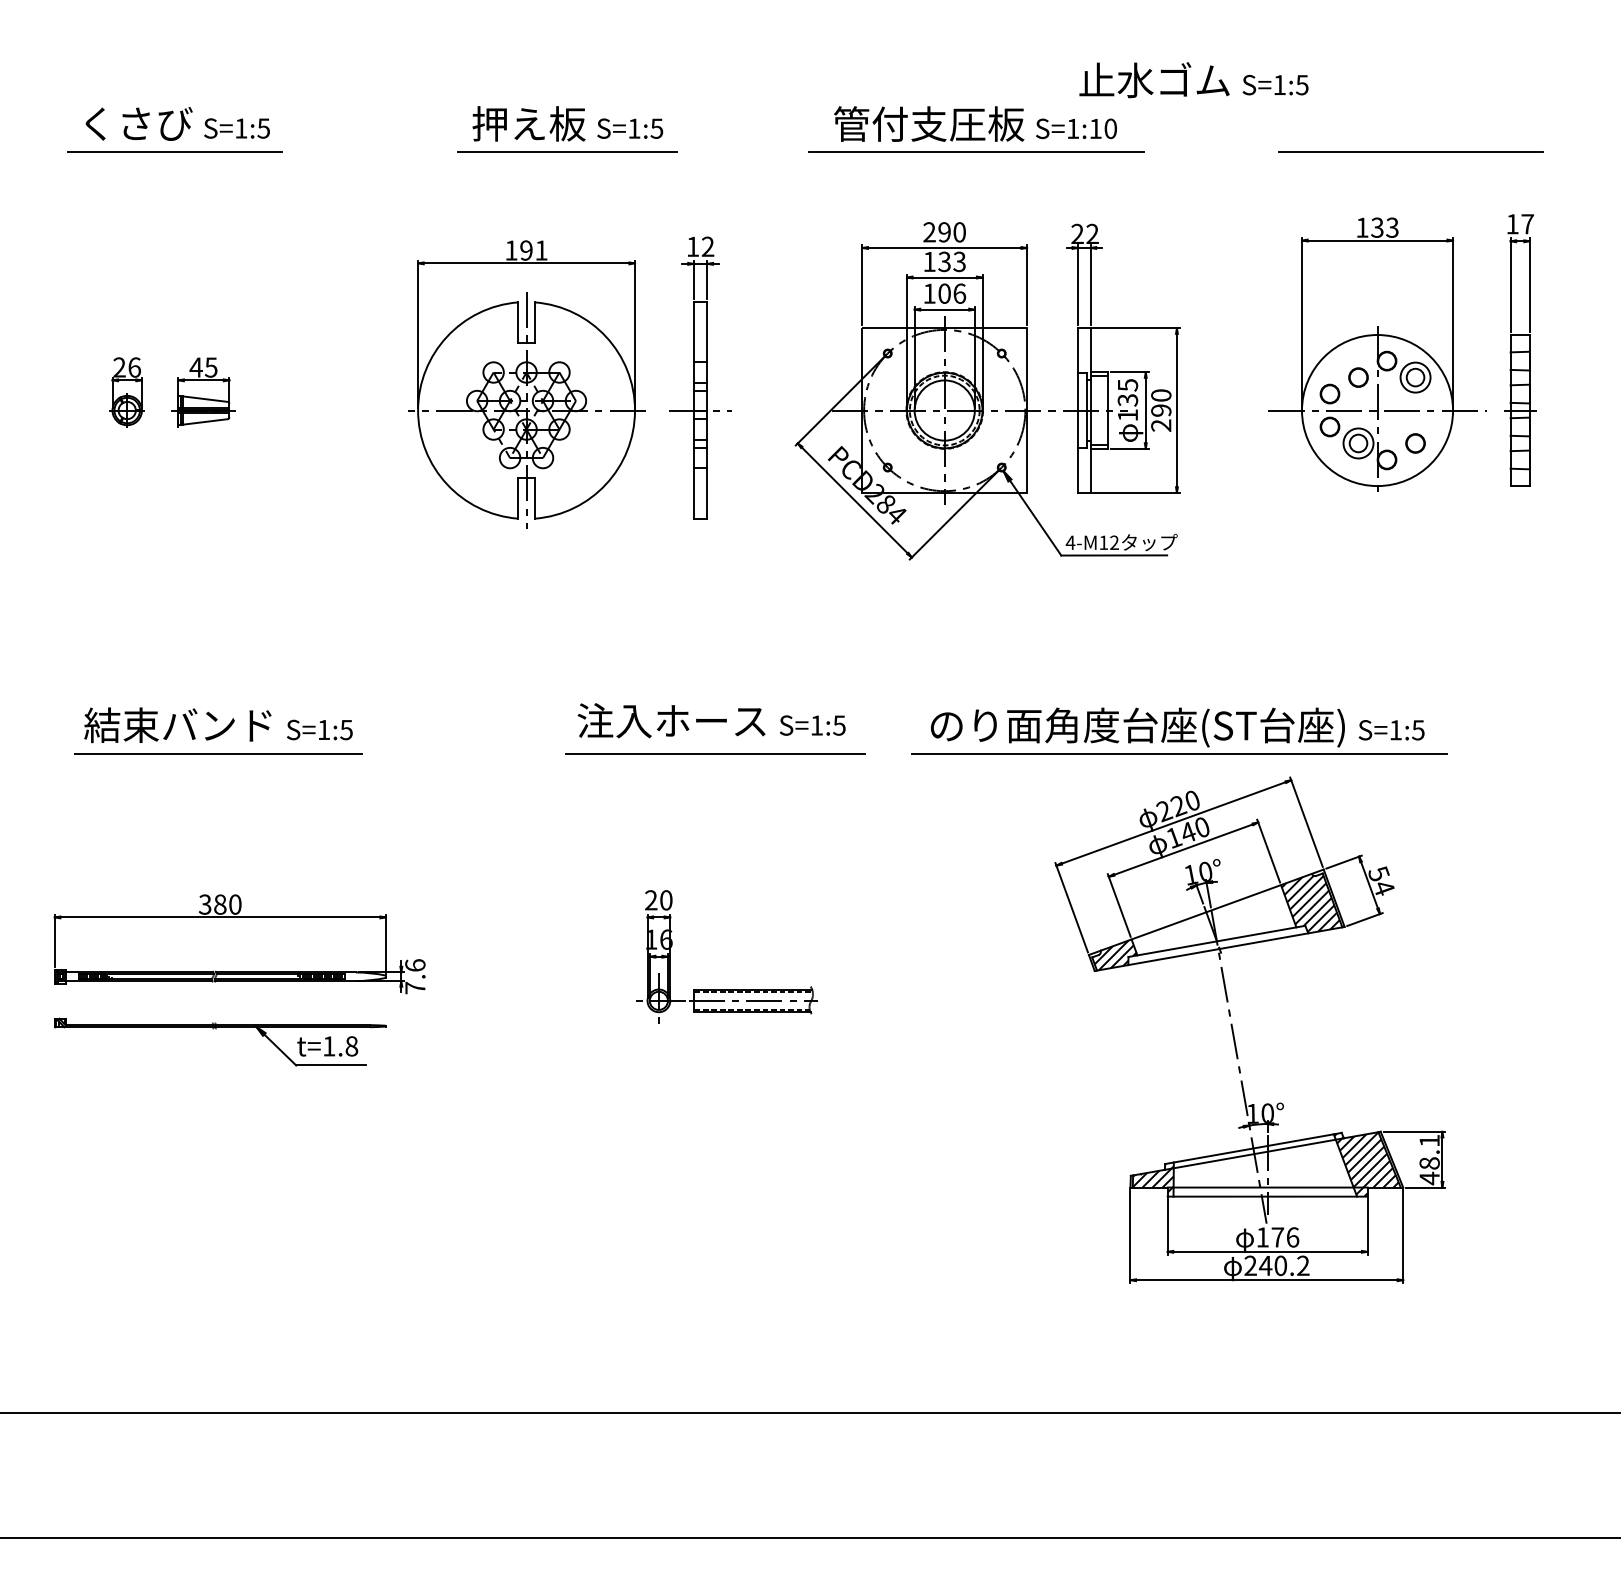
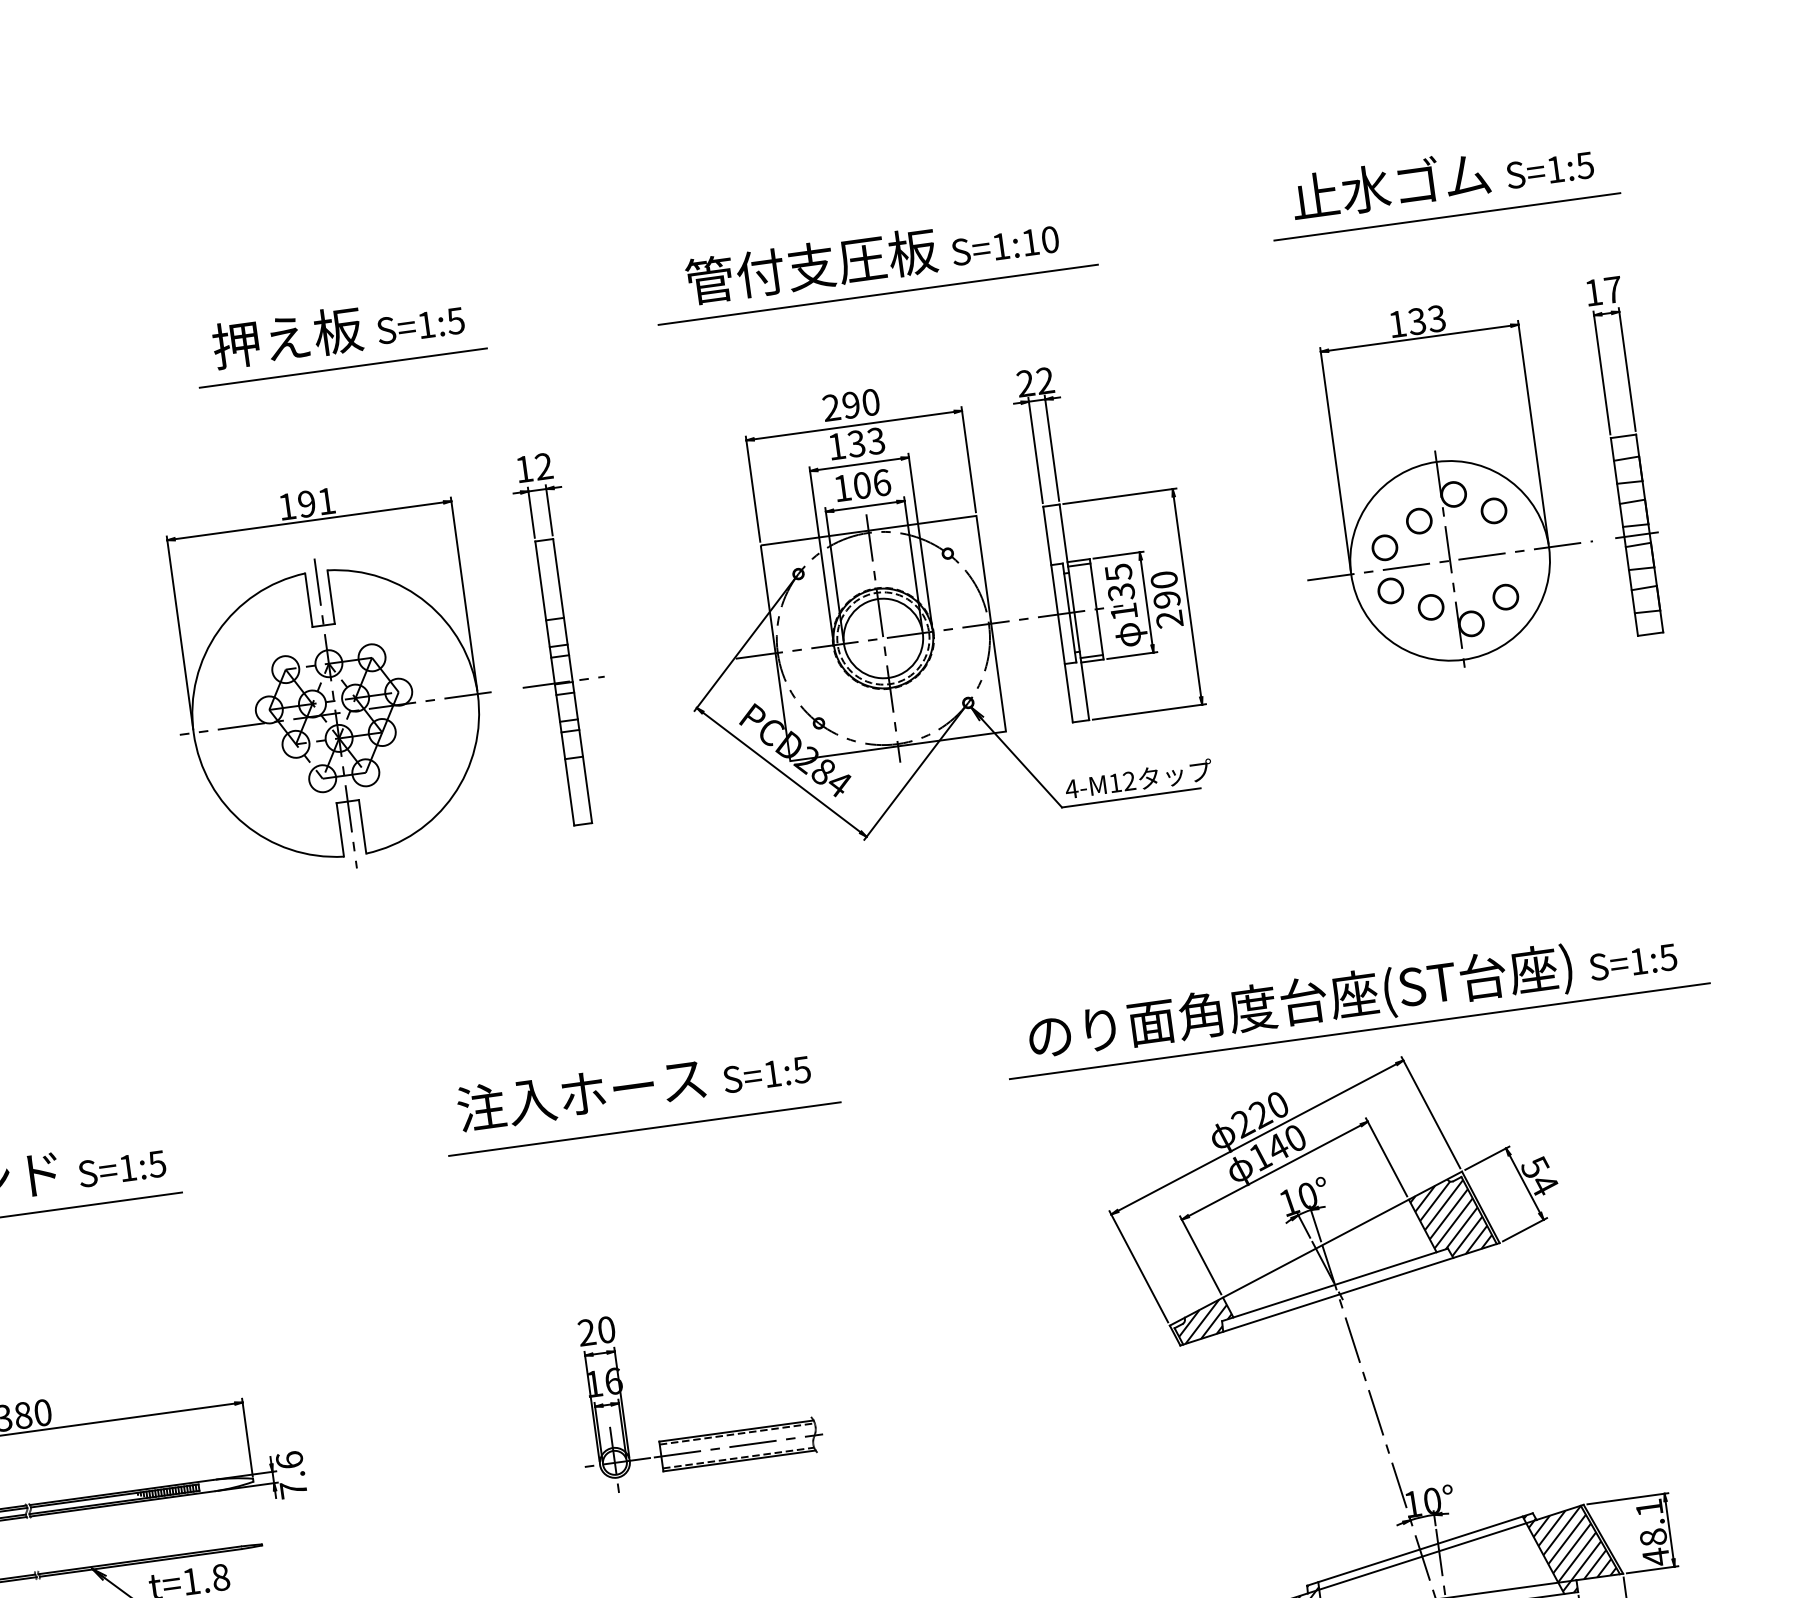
text: (1193, 80) -> (1441, 179), moved
circle: (1415, 377) -> (1493, 510), size x0.62
circle: (1358, 443) -> (1431, 607), size x0.62
part: (1179, 730) -> (1355, 1000), moved

